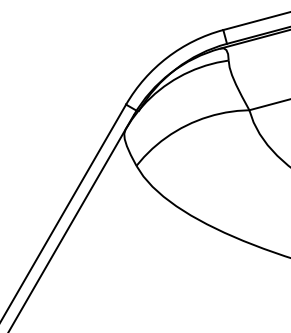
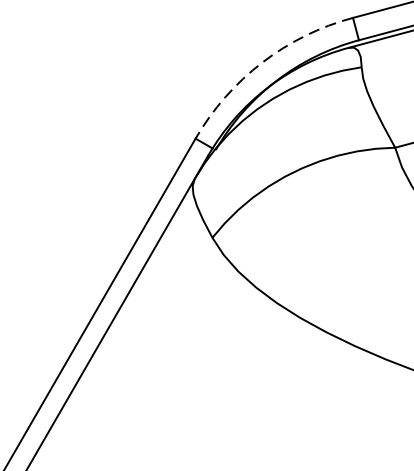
arc: (167, 57) -> (262, 62), solid -> dashed

